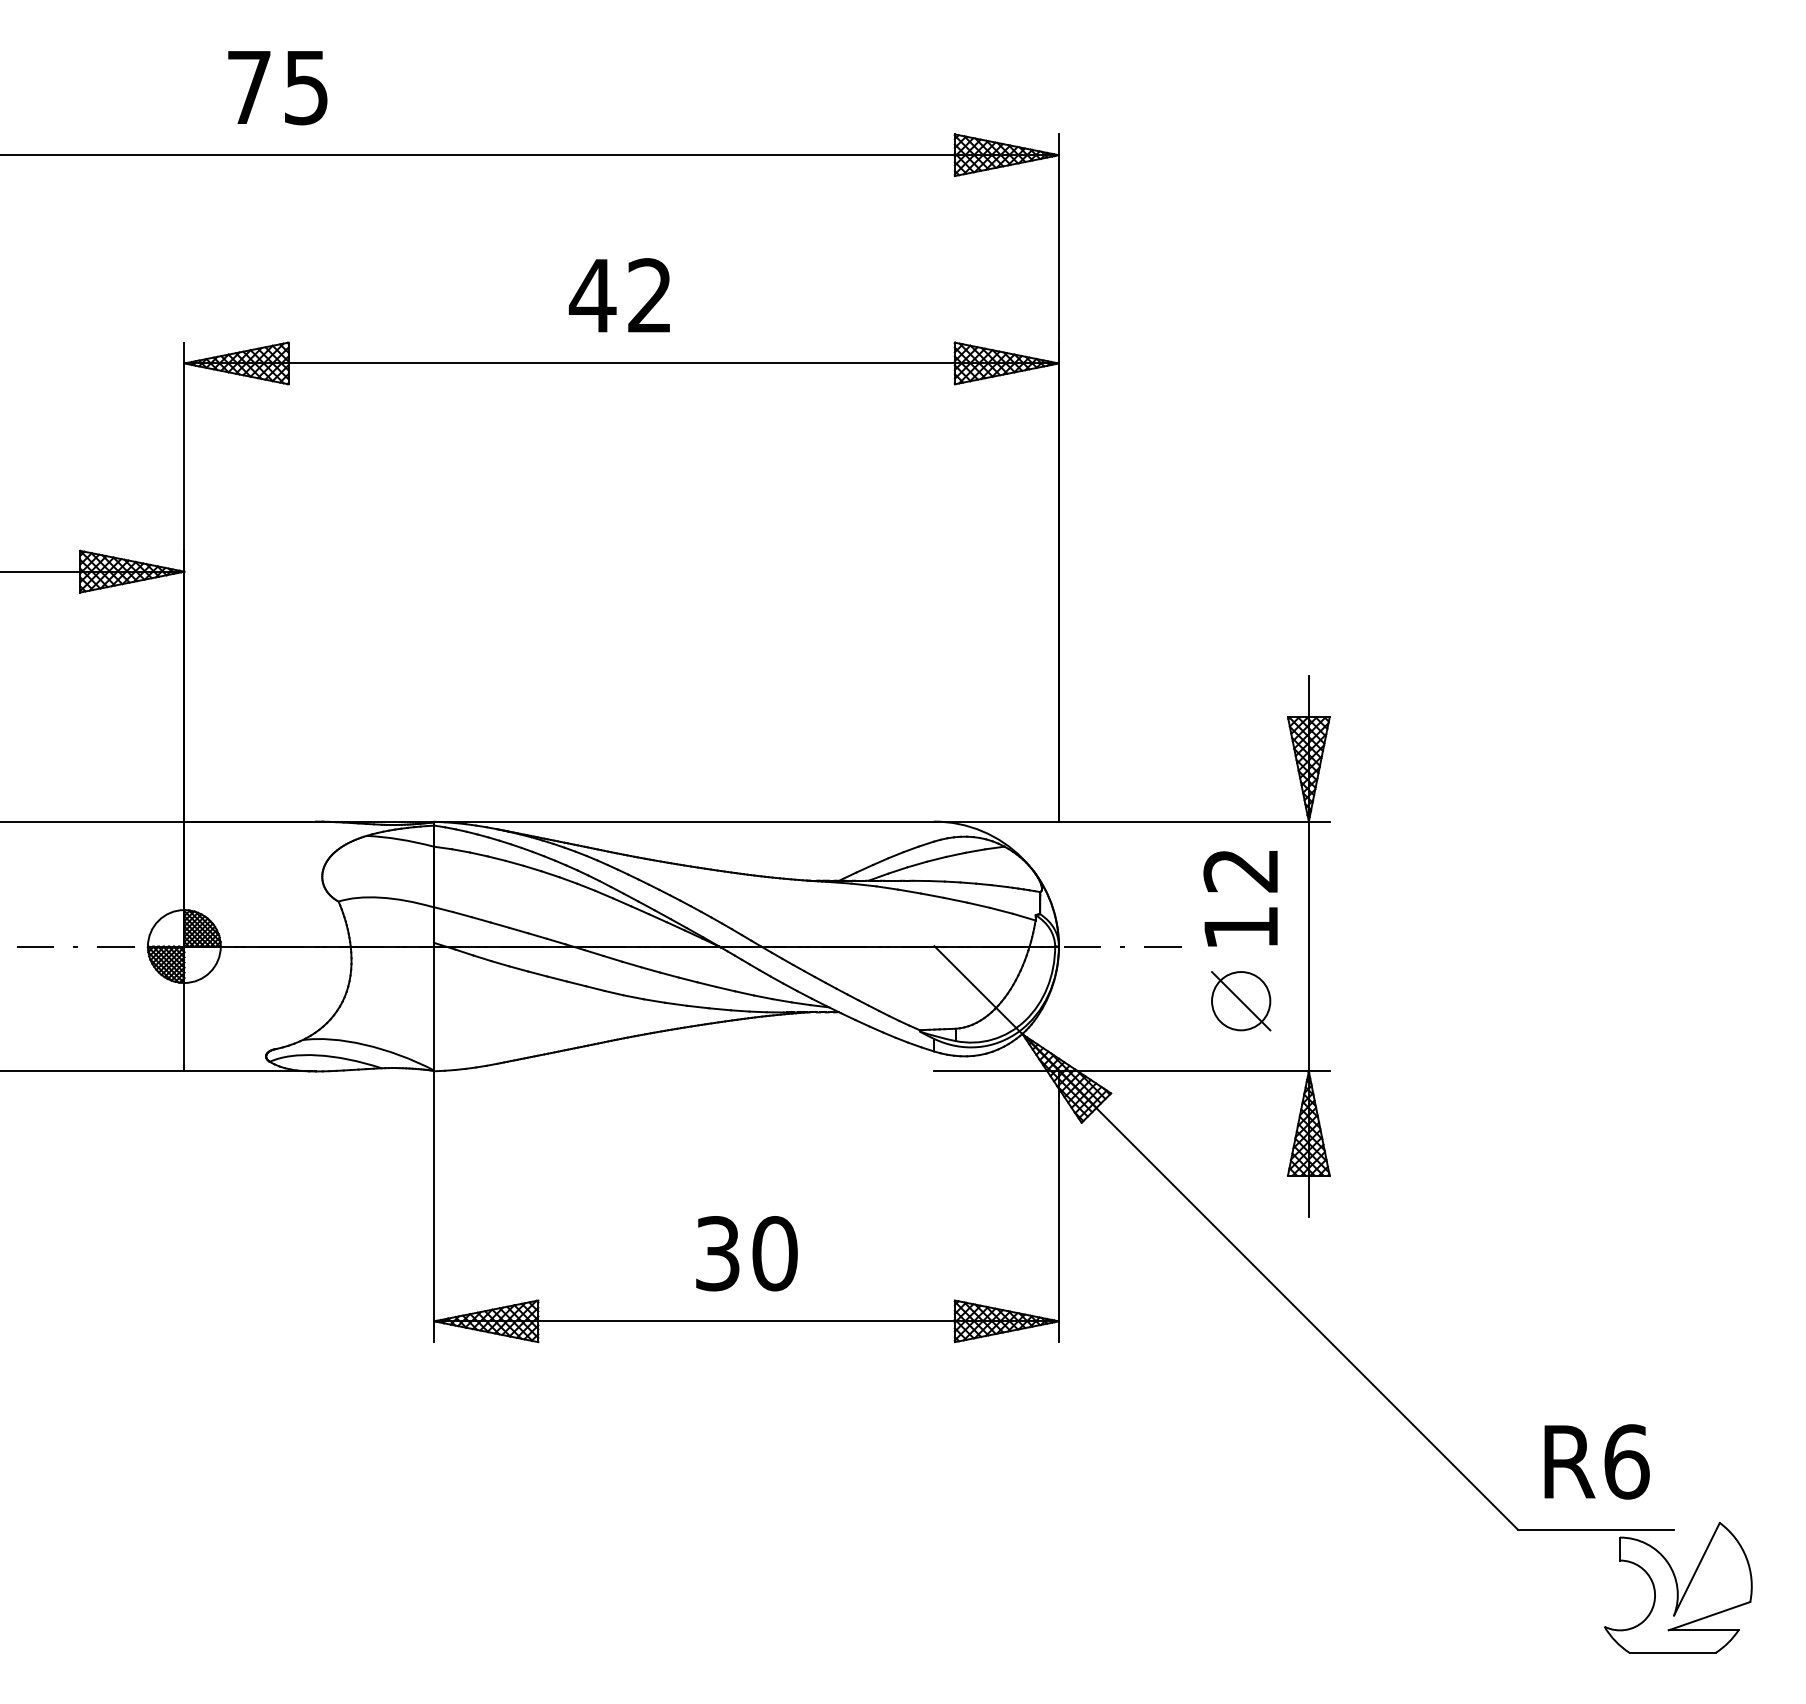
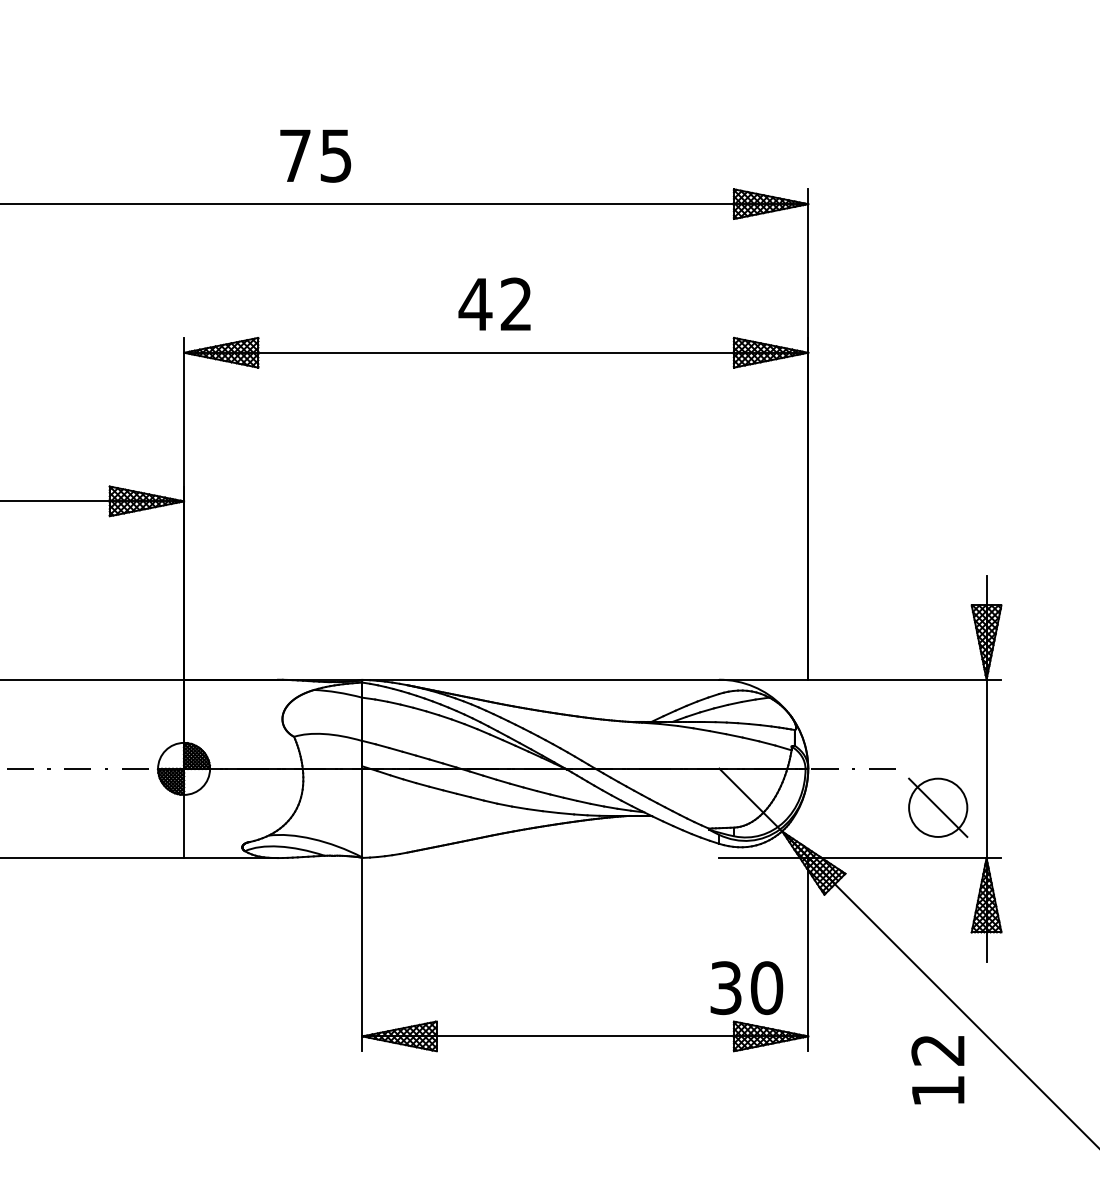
text: (277, 88) -> (315, 156), moved
text: (1240, 898) -> (937, 1070), moved
part: (1241, 1001) -> (938, 808), size x1.4
text: (746, 1253) -> (746, 987), moved

